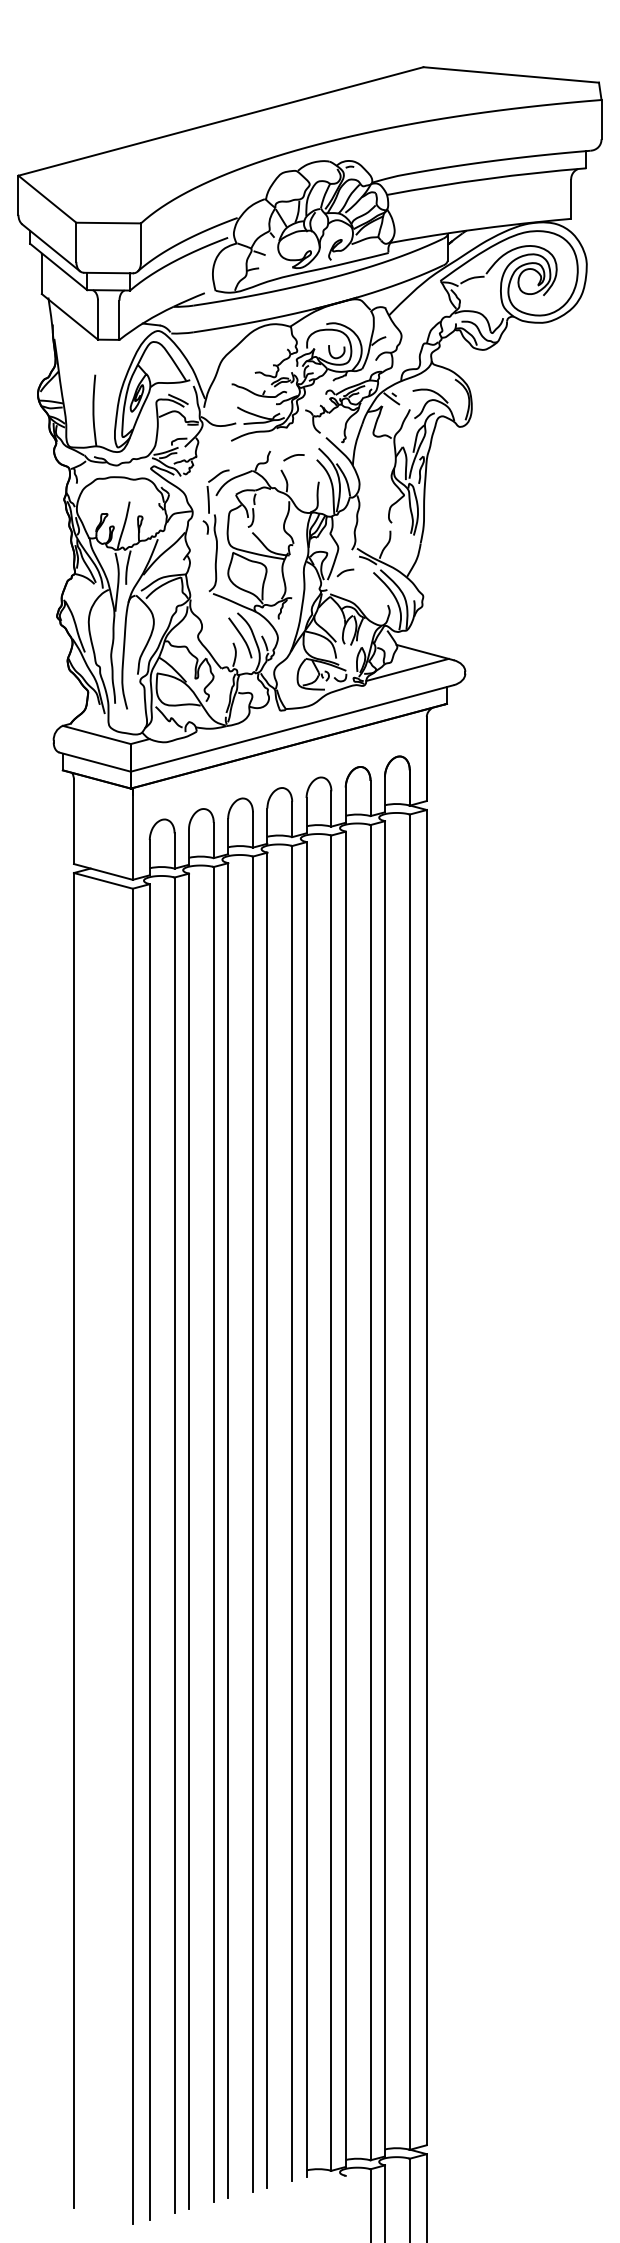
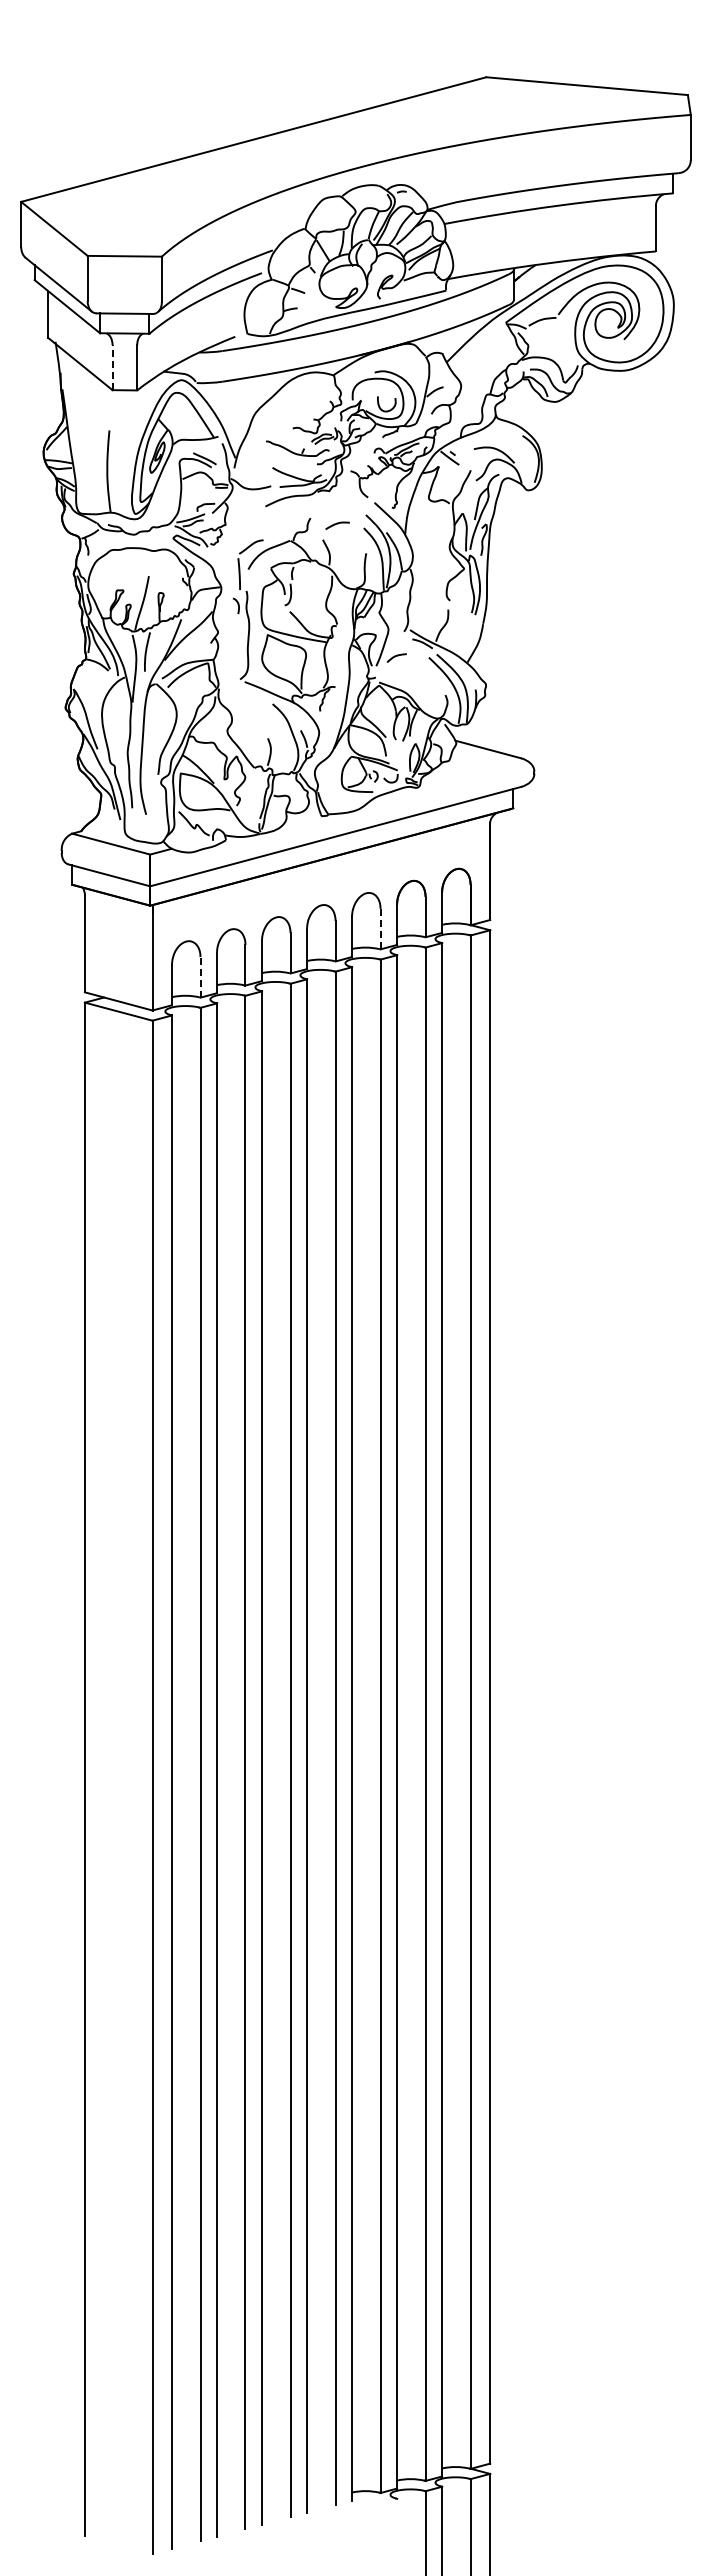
line: (97, 319) -> (112, 367), solid -> dashed
curve: (241, 637) -> (277, 732), removed
line: (407, 669) -> (467, 769), removed
line: (331, 808) -> (380, 928), solid -> dashed
line: (174, 850) -> (200, 976), solid -> dashed

